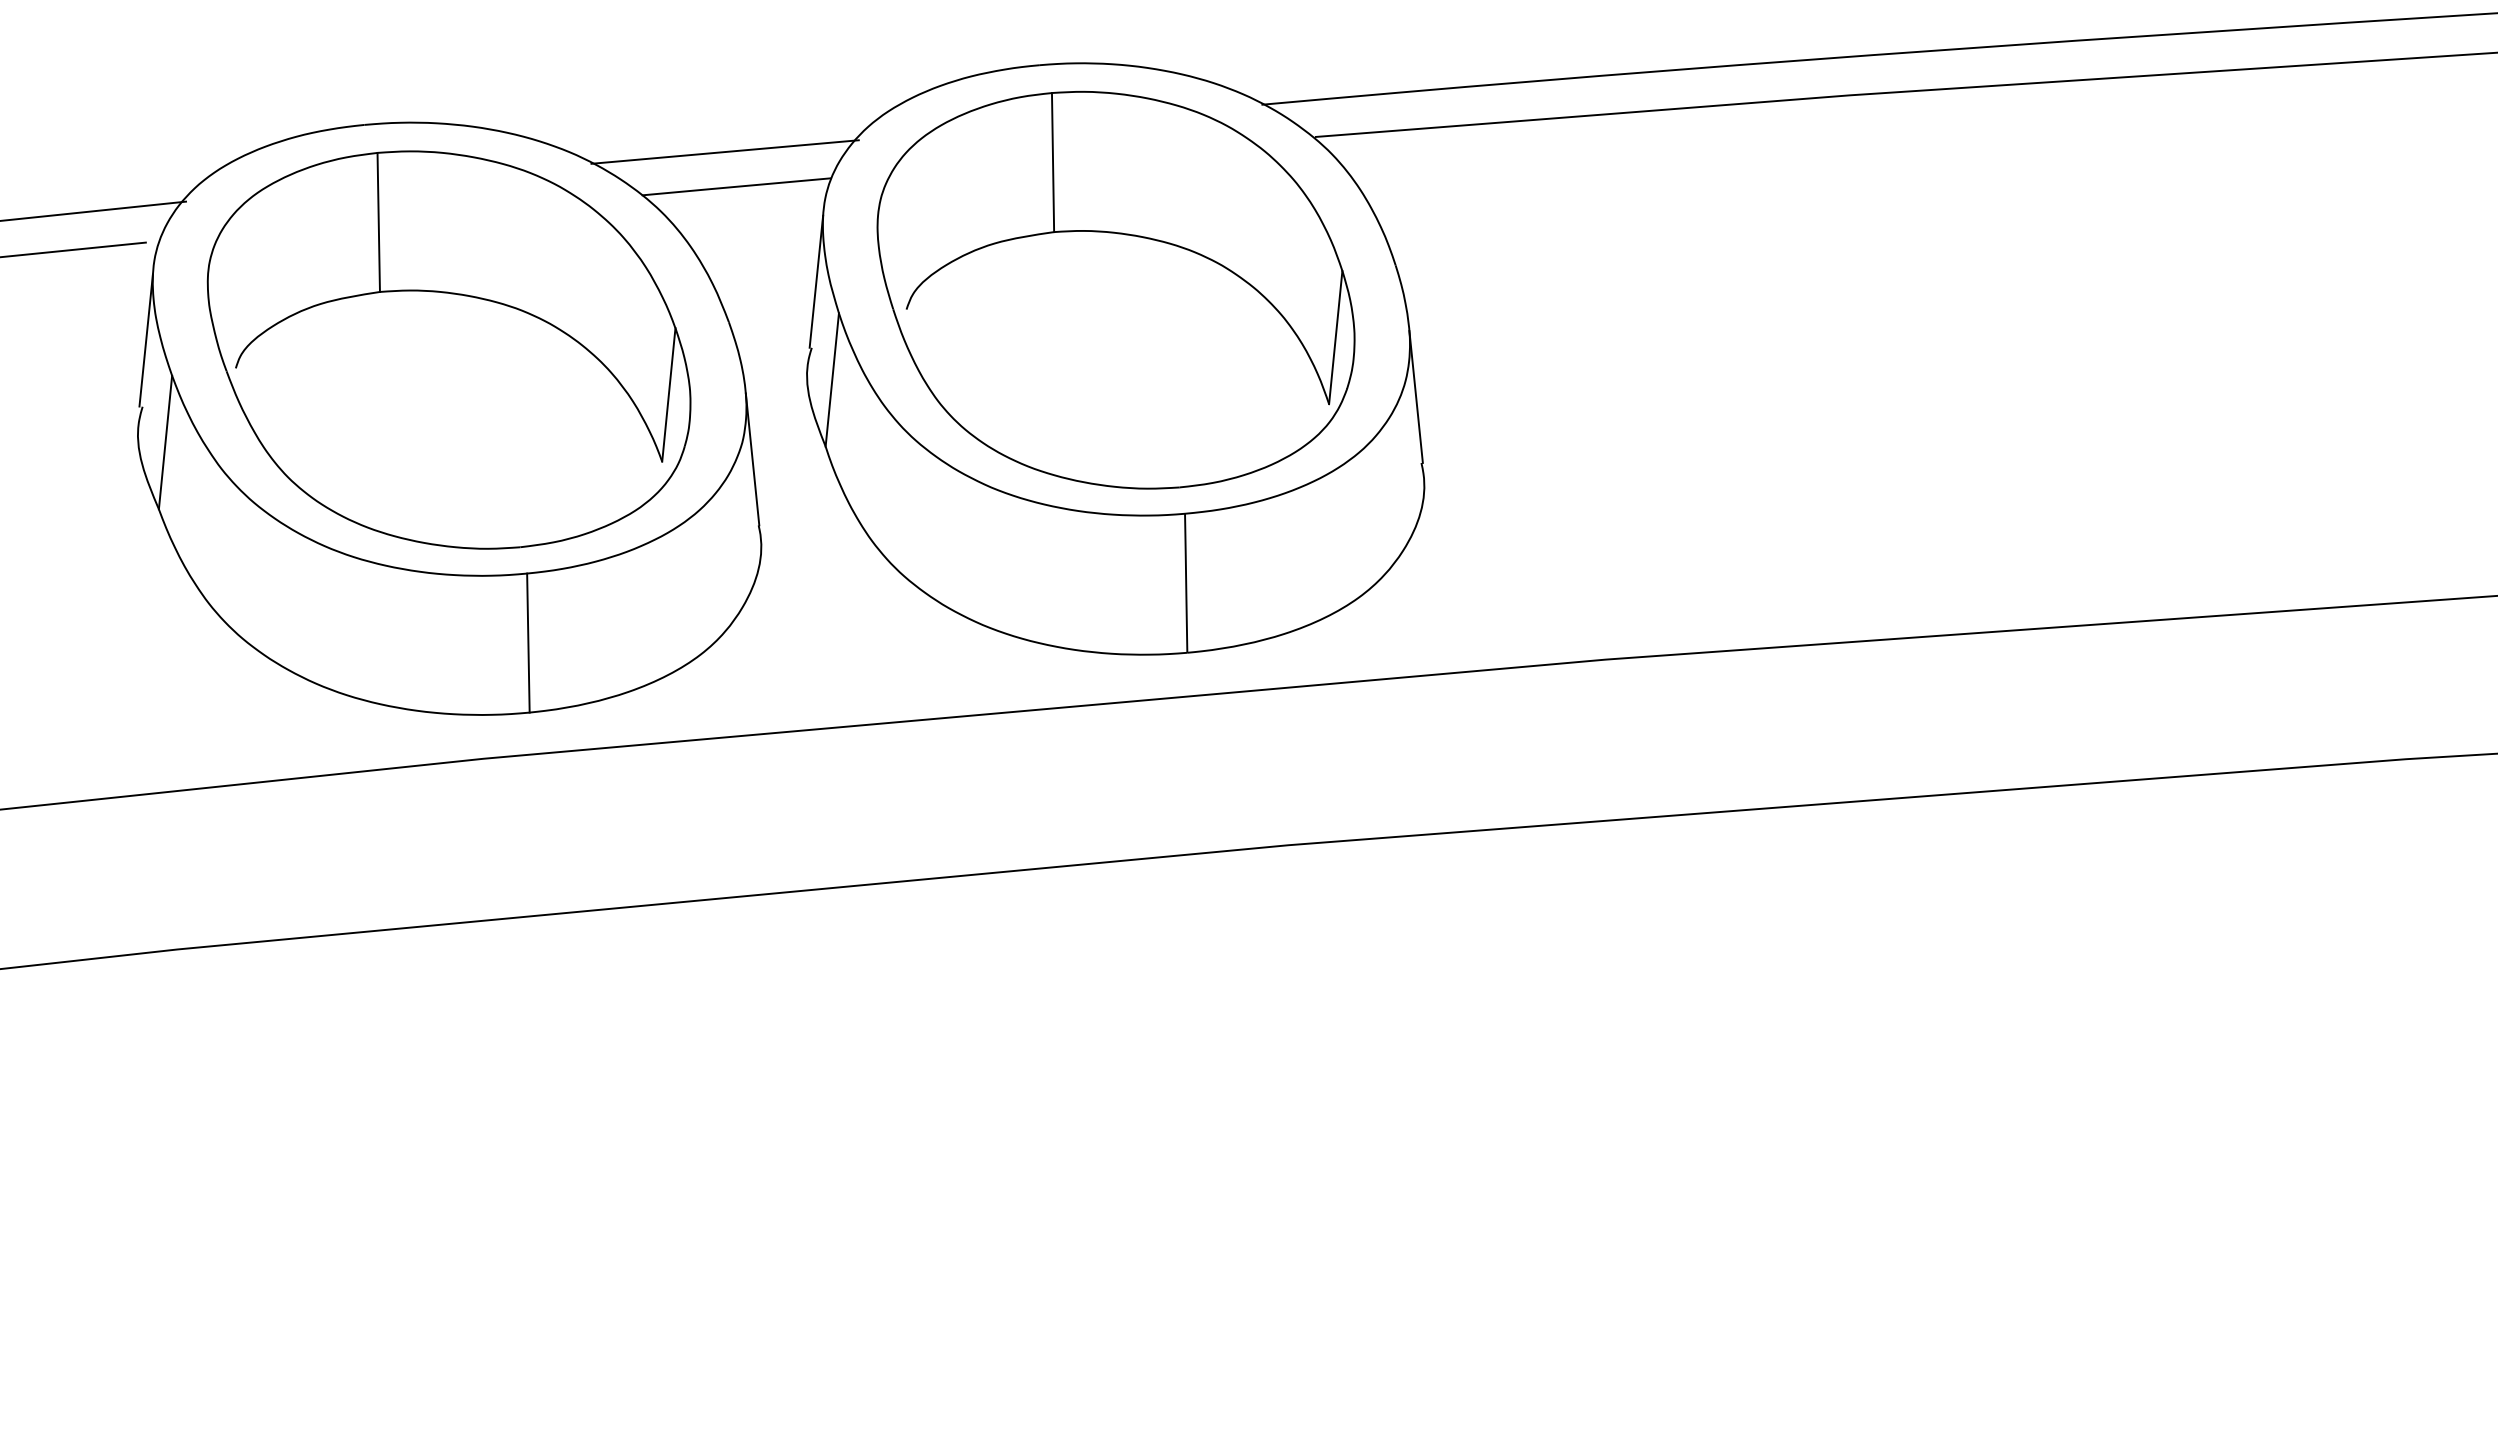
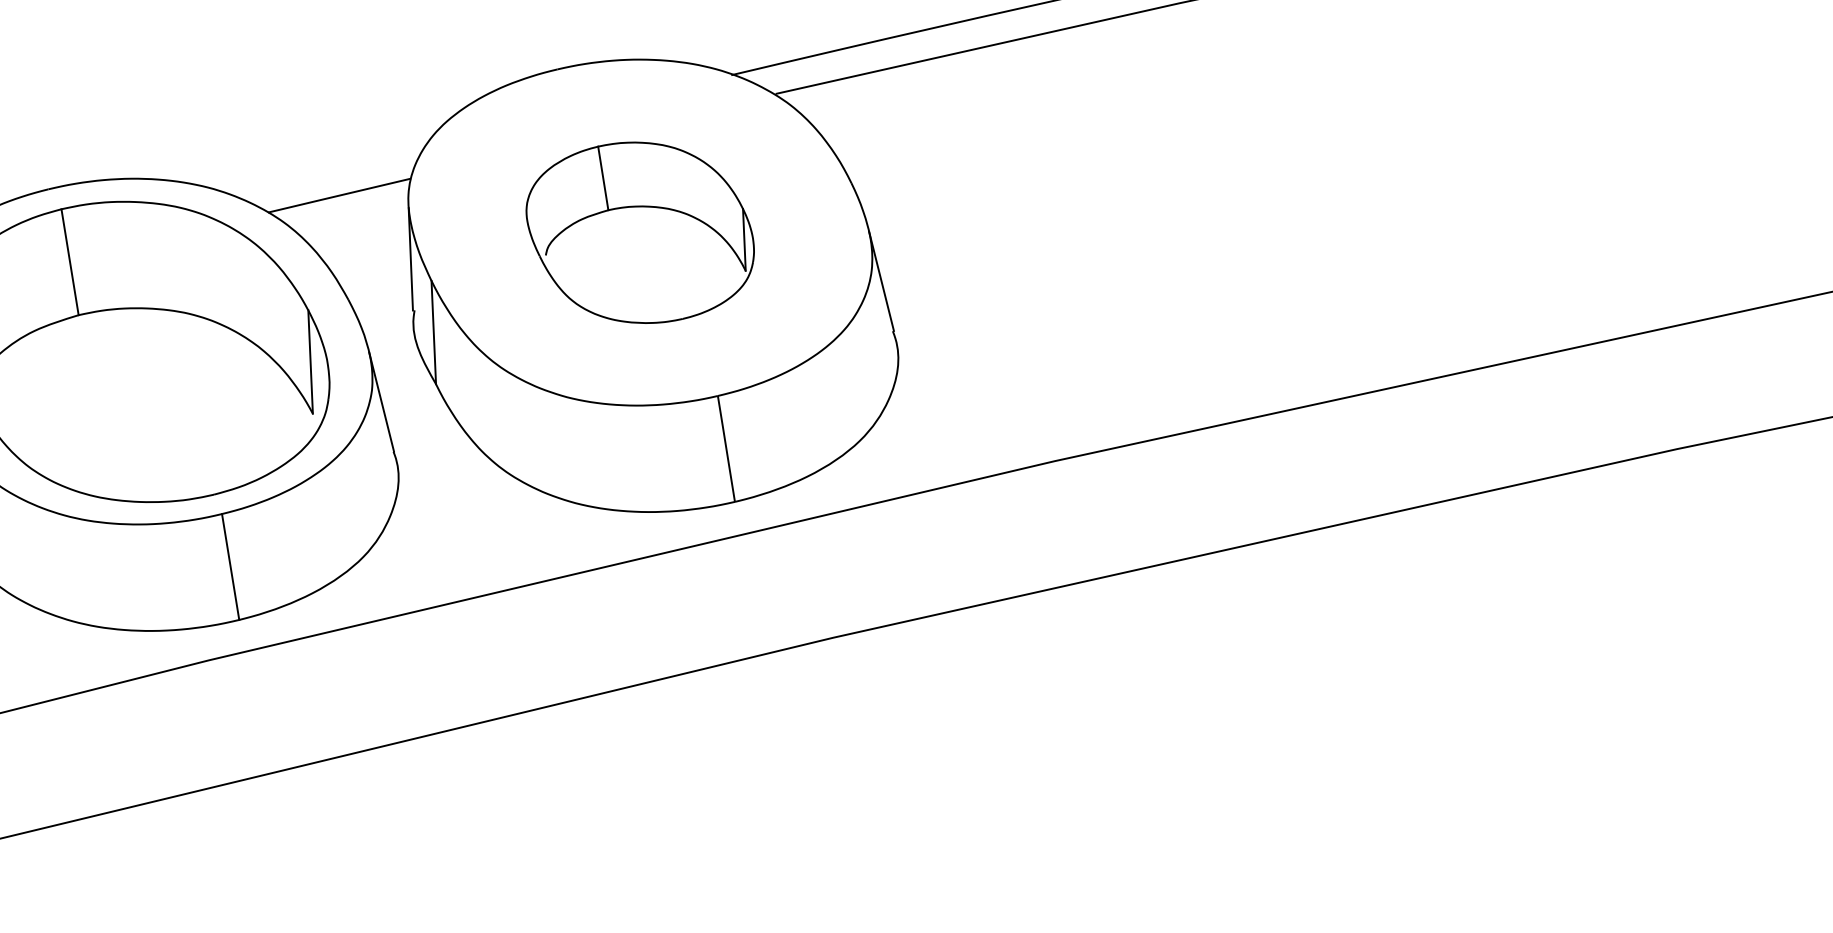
line: (724, 151) -> (326, 169), removed
part: (1115, 289) -> (640, 232), size x0.6

